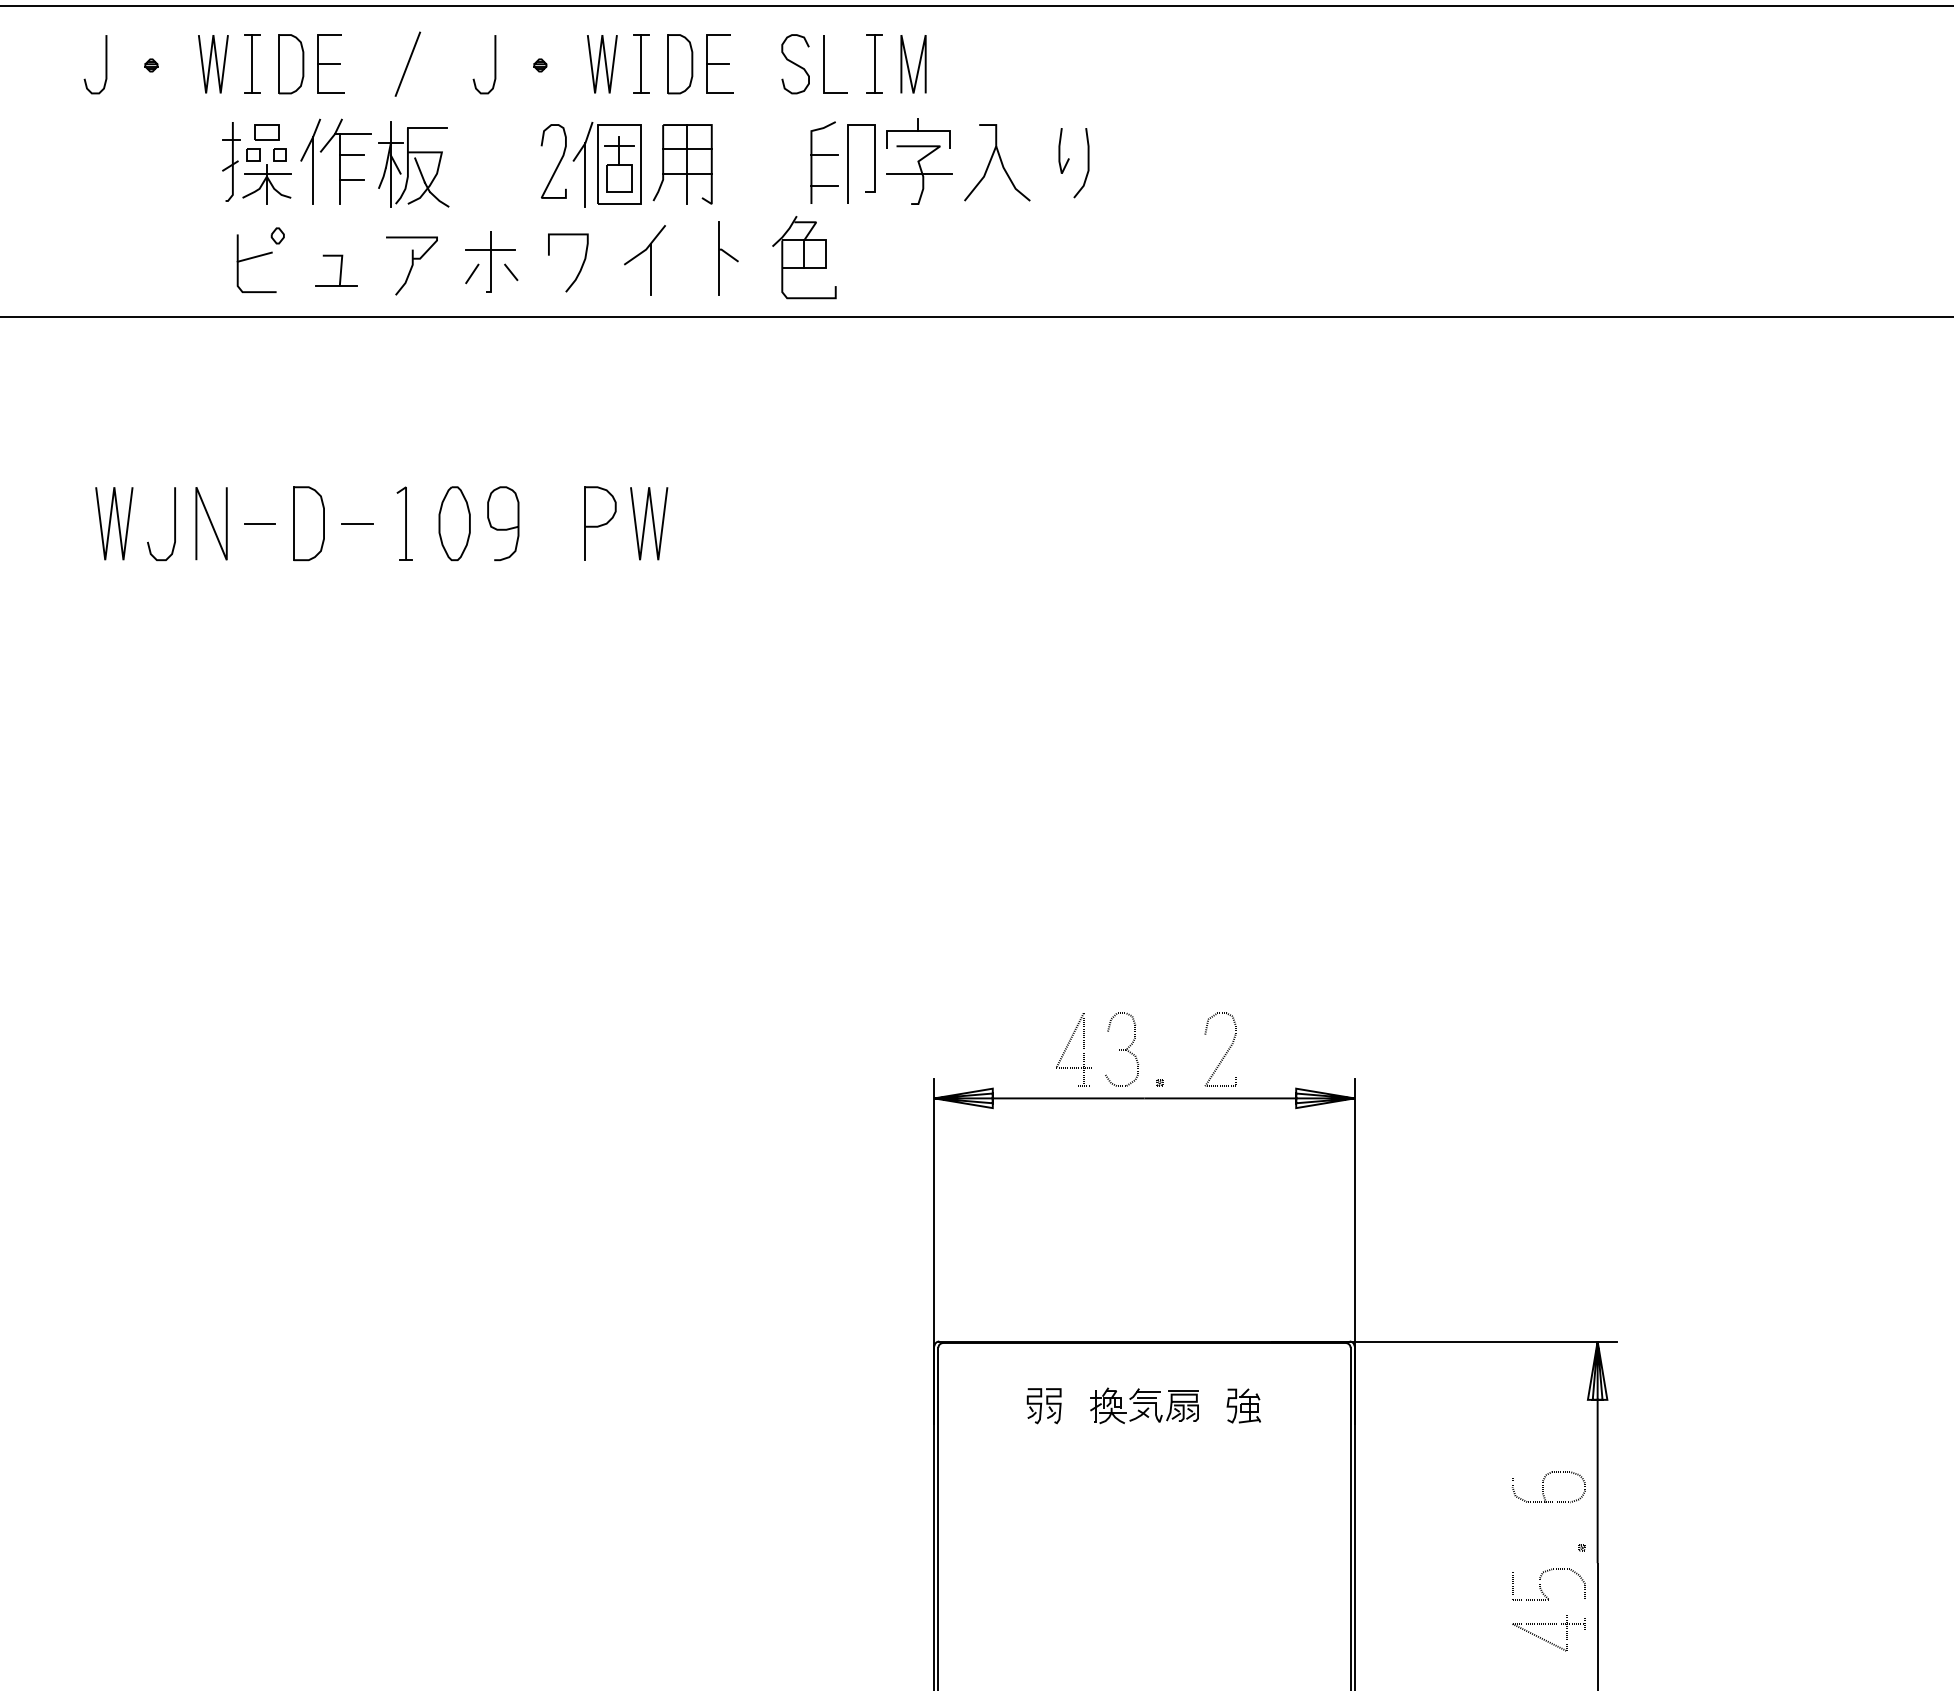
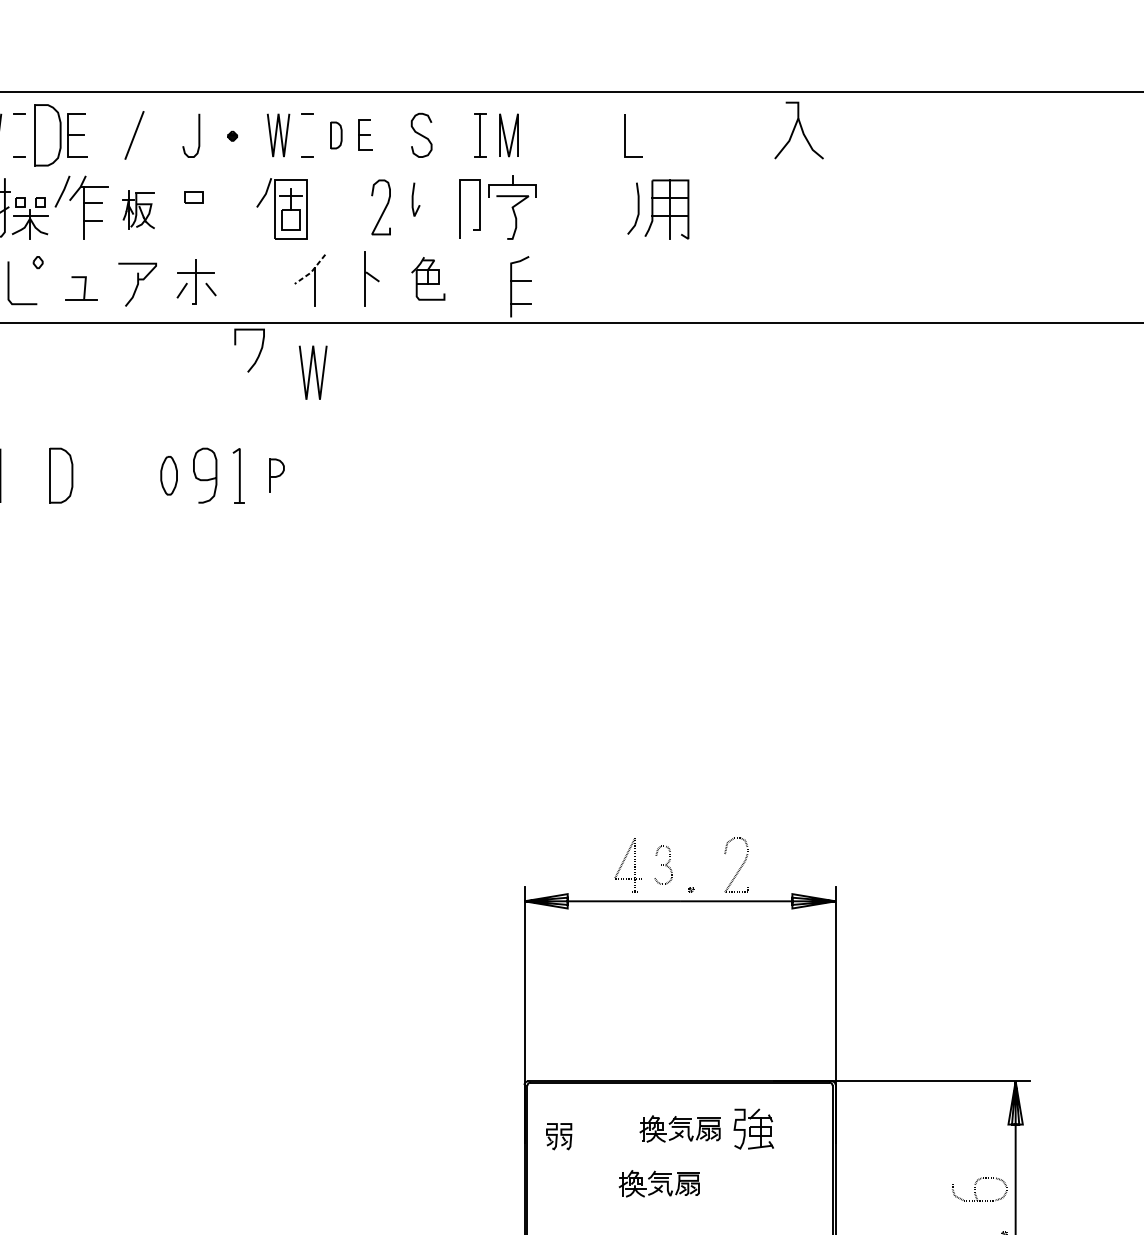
part: (719, 63) -> (365, 134), size x0.7
line: (252, 64) -> (19, 135), removed
part: (291, 64) -> (48, 135), size x1.4
line: (641, 64) -> (307, 135), removed
part: (680, 64) -> (336, 135), size x0.6
line: (824, 64) -> (625, 135), moved
part: (266, 132) -> (193, 197), moved
line: (1060, 150) -> (413, 199), moved
part: (824, 155) -> (520, 281), moved
part: (997, 162) -> (799, 130), moved
part: (413, 164) -> (138, 209), size x0.6
curve: (557, 164) -> (383, 209), moved
part: (682, 164) -> (666, 209), moved
line: (313, 170) -> (64, 214), removed
line: (919, 173) -> (513, 216), removed
line: (585, 175) -> (266, 217), removed
line: (647, 248) -> (311, 271), solid -> dashed
line: (254, 256) -> (20, 277), removed
part: (804, 257) -> (428, 278), size x0.7
curve: (580, 267) -> (258, 354), moved
line: (260, 523) -> (25, 475), removed
line: (357, 523) -> (97, 475), removed
part: (404, 523) -> (238, 475), moved
part: (454, 523) -> (169, 475), size x0.7
part: (600, 523) -> (277, 475), size x0.6
line: (652, 523) -> (315, 372), moved
part: (1122, 1049) -> (663, 865), size x0.7
part: (1243, 1405) -> (753, 1128), size x1.6
part: (1043, 1406) -> (558, 1136), moved
part: (1116, 1479) -> (659, 1183), added

